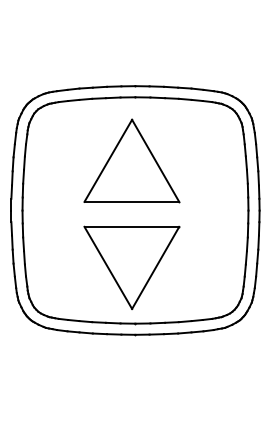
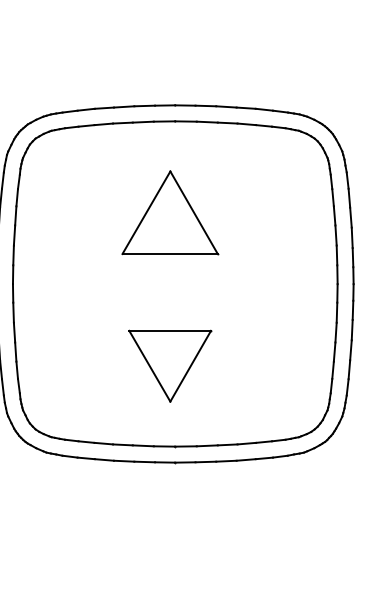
part: (131, 160) -> (169, 212), size x0.7
part: (131, 267) -> (169, 365), size x0.6

